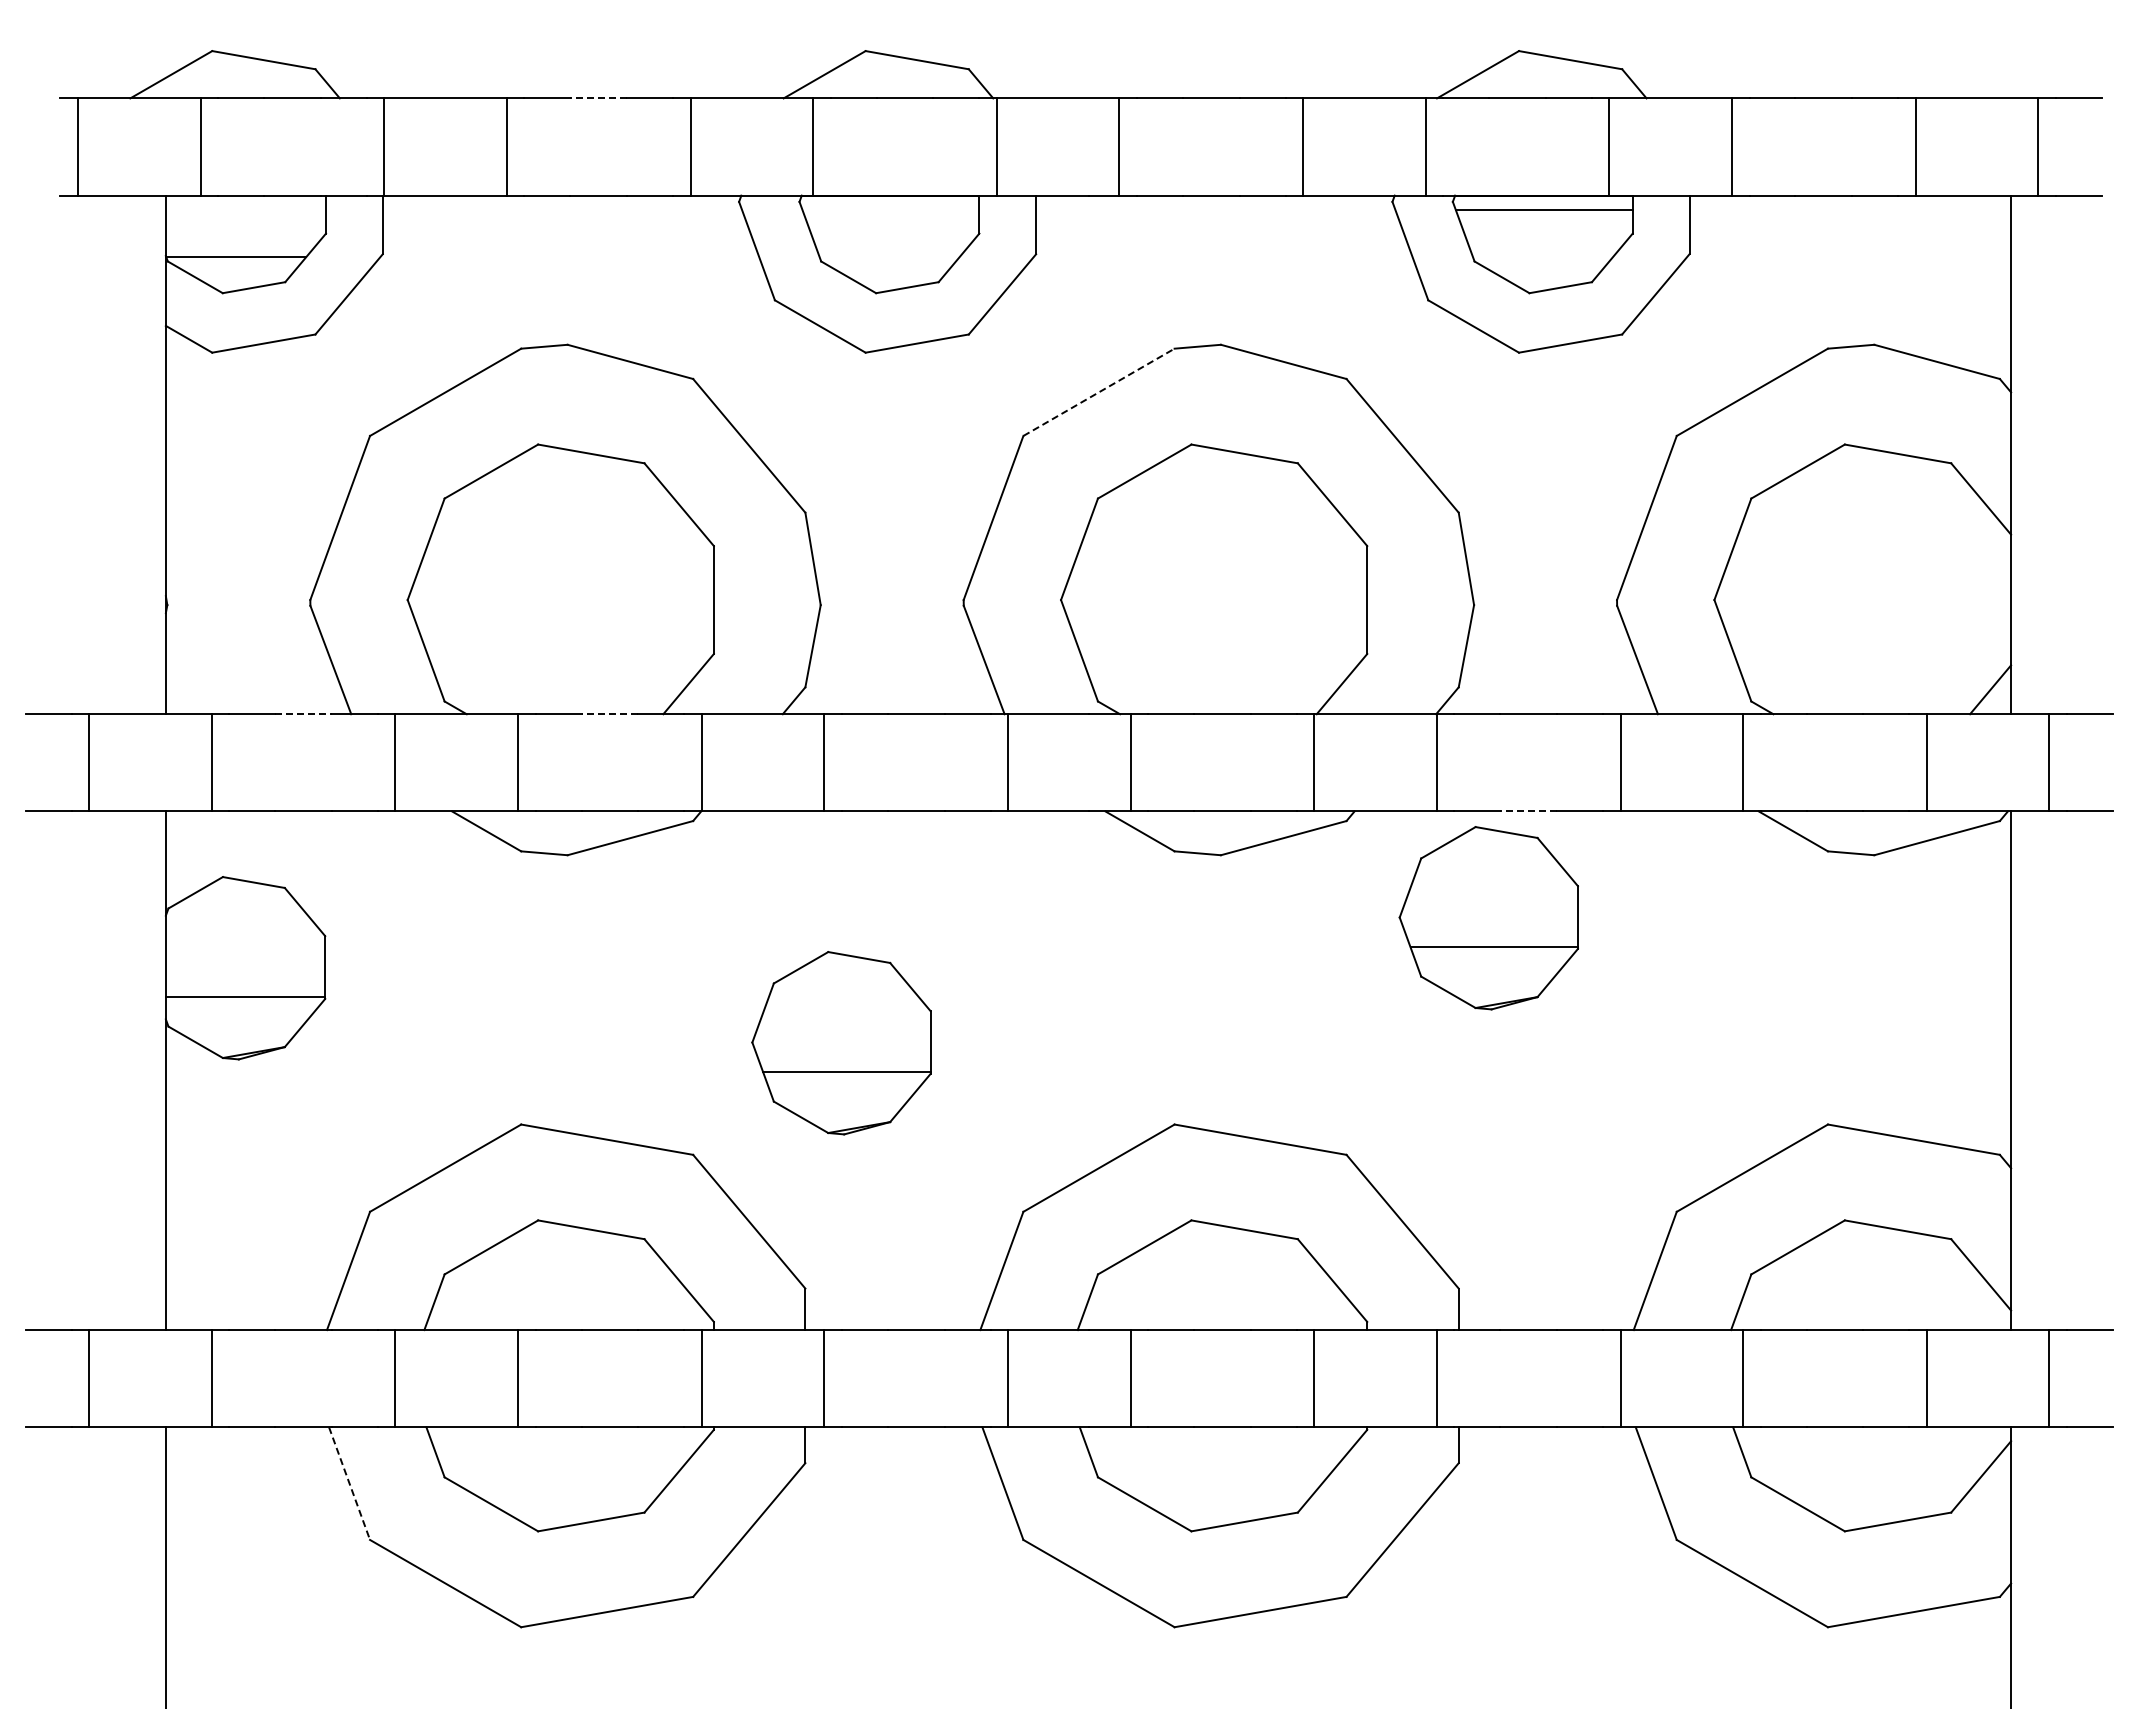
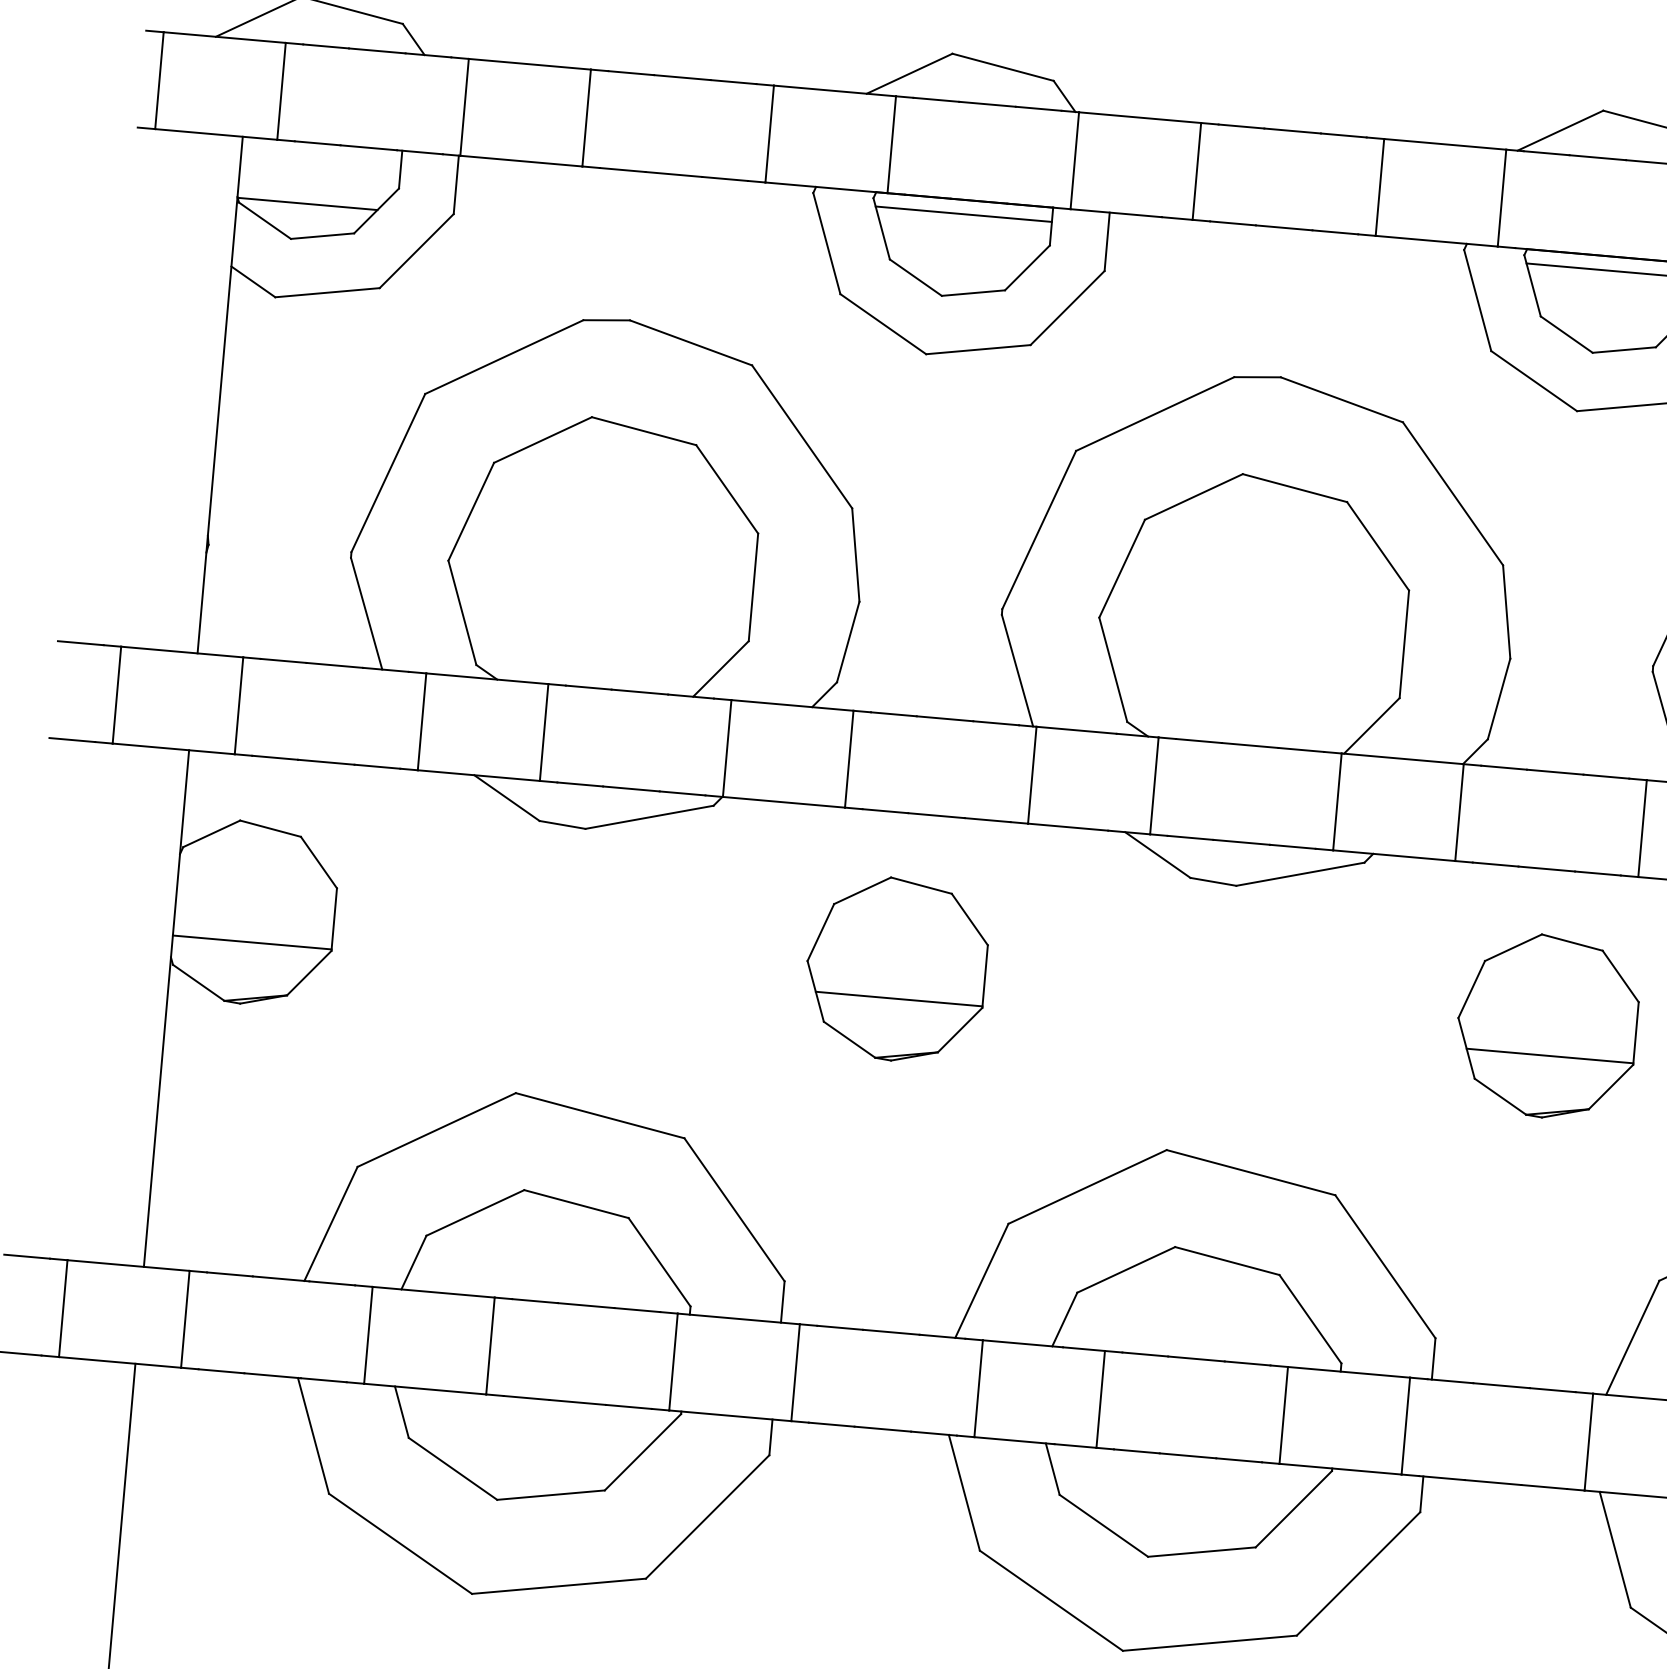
line: (598, 98) -> (682, 77), dashed -> solid
line: (890, 209) -> (963, 213), added
line: (1099, 392) -> (1155, 414), dashed -> solid
line: (304, 714) -> (335, 665), dashed -> solid
line: (609, 714) -> (639, 692), dashed -> solid
line: (1528, 811) -> (1546, 869), dashed -> solid
part: (1488, 918) -> (1546, 1026), moved
part: (841, 1043) -> (896, 969), moved
line: (349, 1483) -> (313, 1435), dashed -> solid

